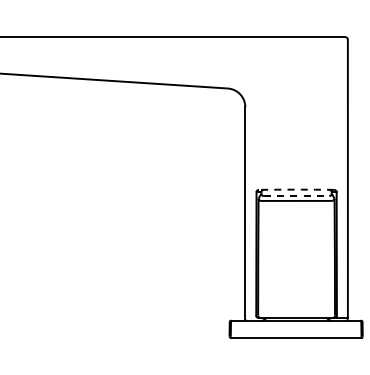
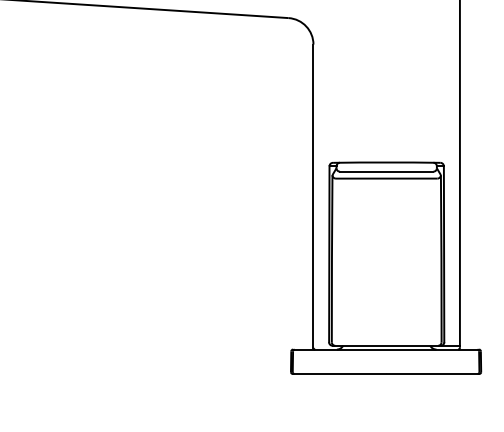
arc: (296, 189) -> (386, 162), dashed -> solid
line: (296, 196) -> (386, 172), dashed -> solid

